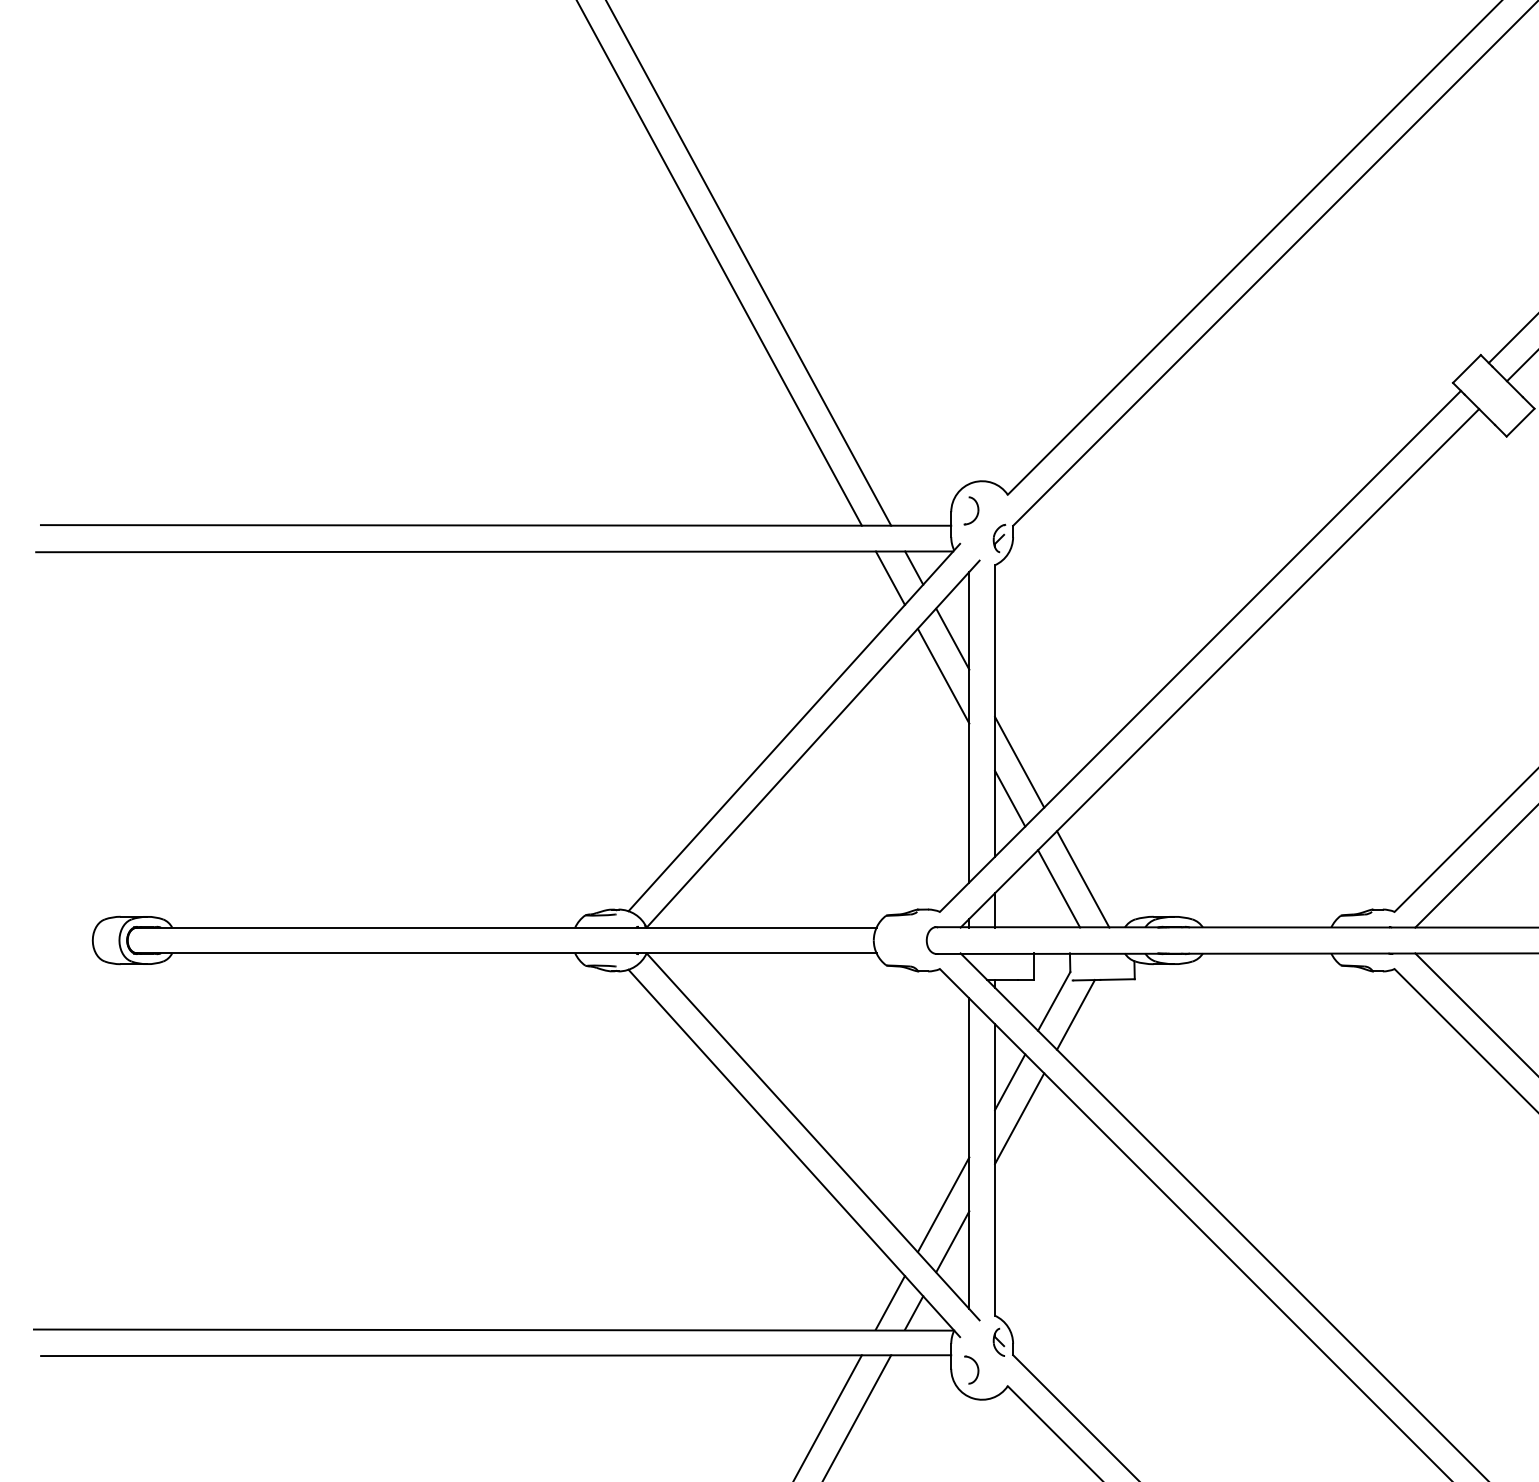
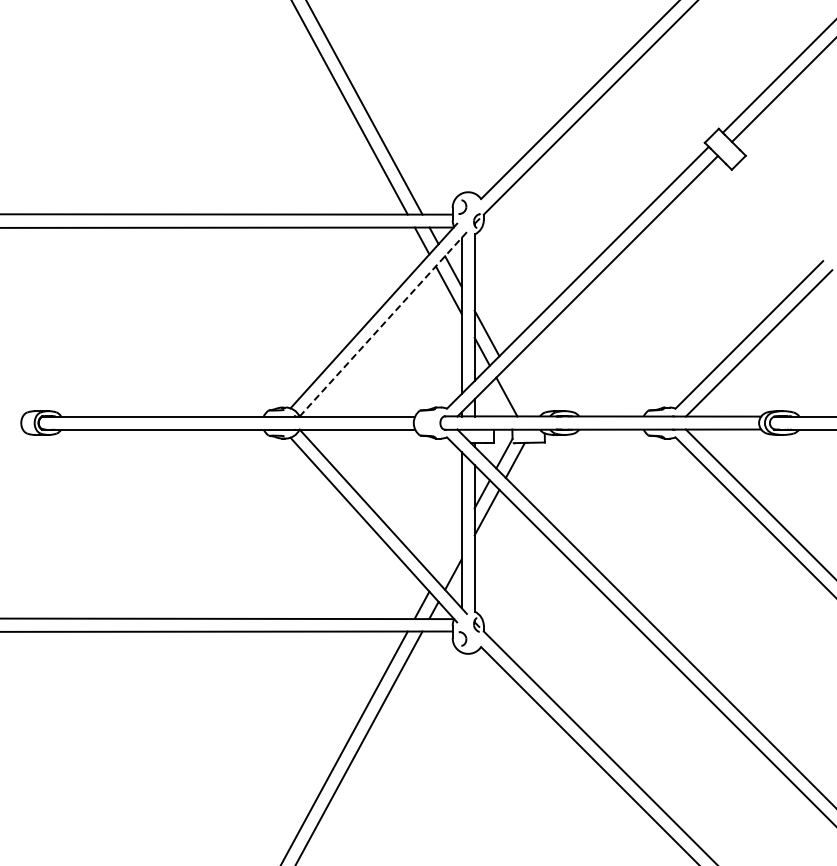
line: (813, 744) -> (383, 324), solid -> dashed
line: (1082, 879) -> (518, 392), removed
line: (942, 1204) -> (448, 555), removed

